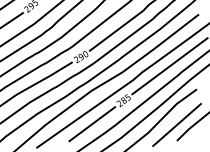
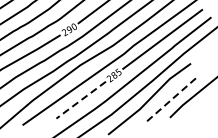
line: (91, 124) -> (80, 100), solid -> dashed
line: (177, 125) -> (170, 101), solid -> dashed

